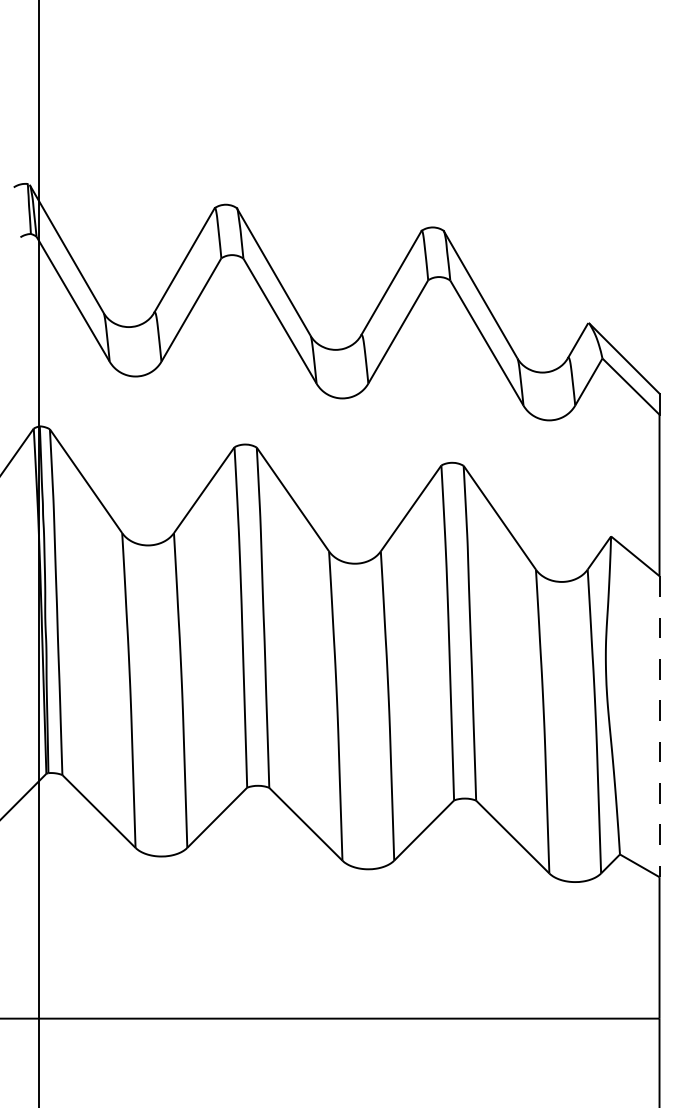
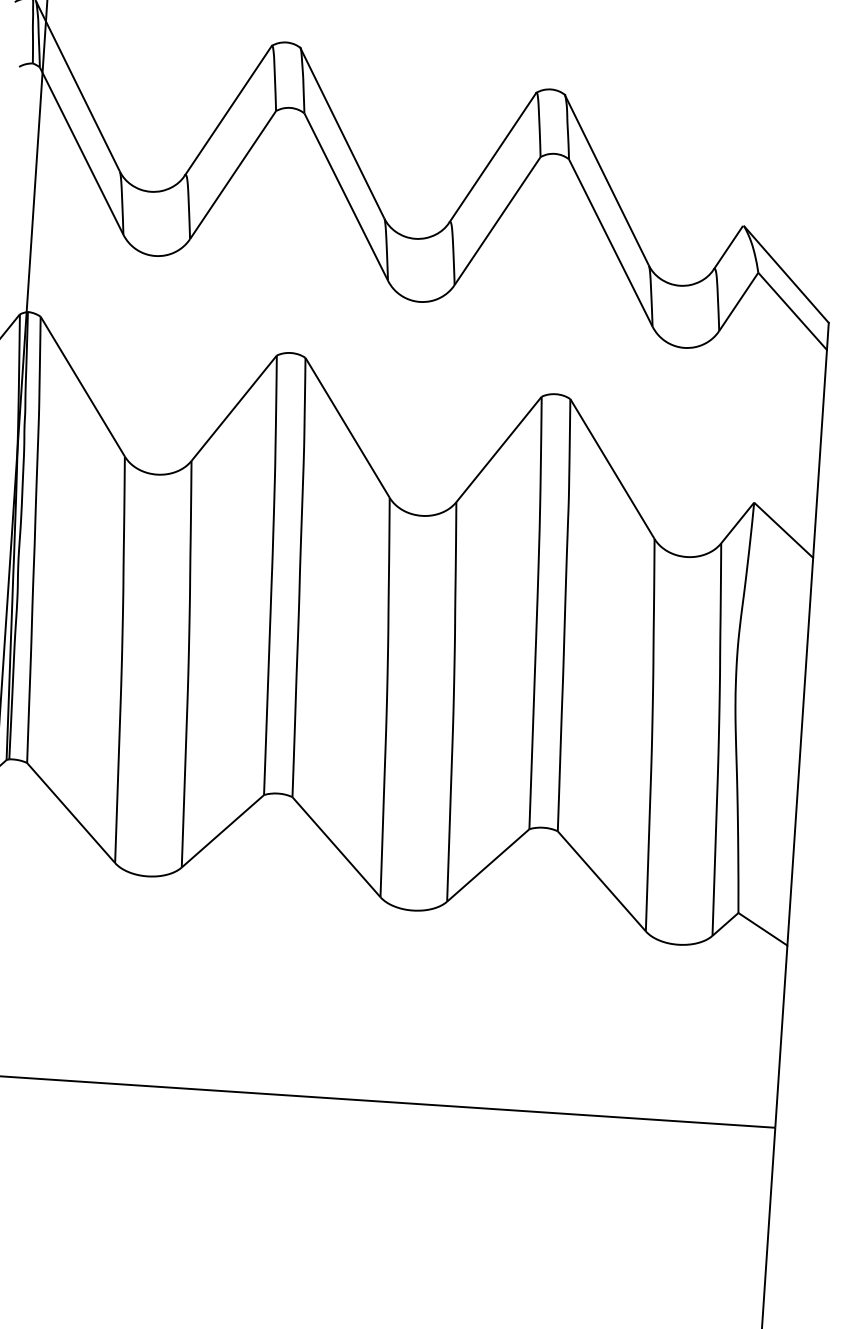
line: (659, 726) -> (800, 751), dashed -> solid

